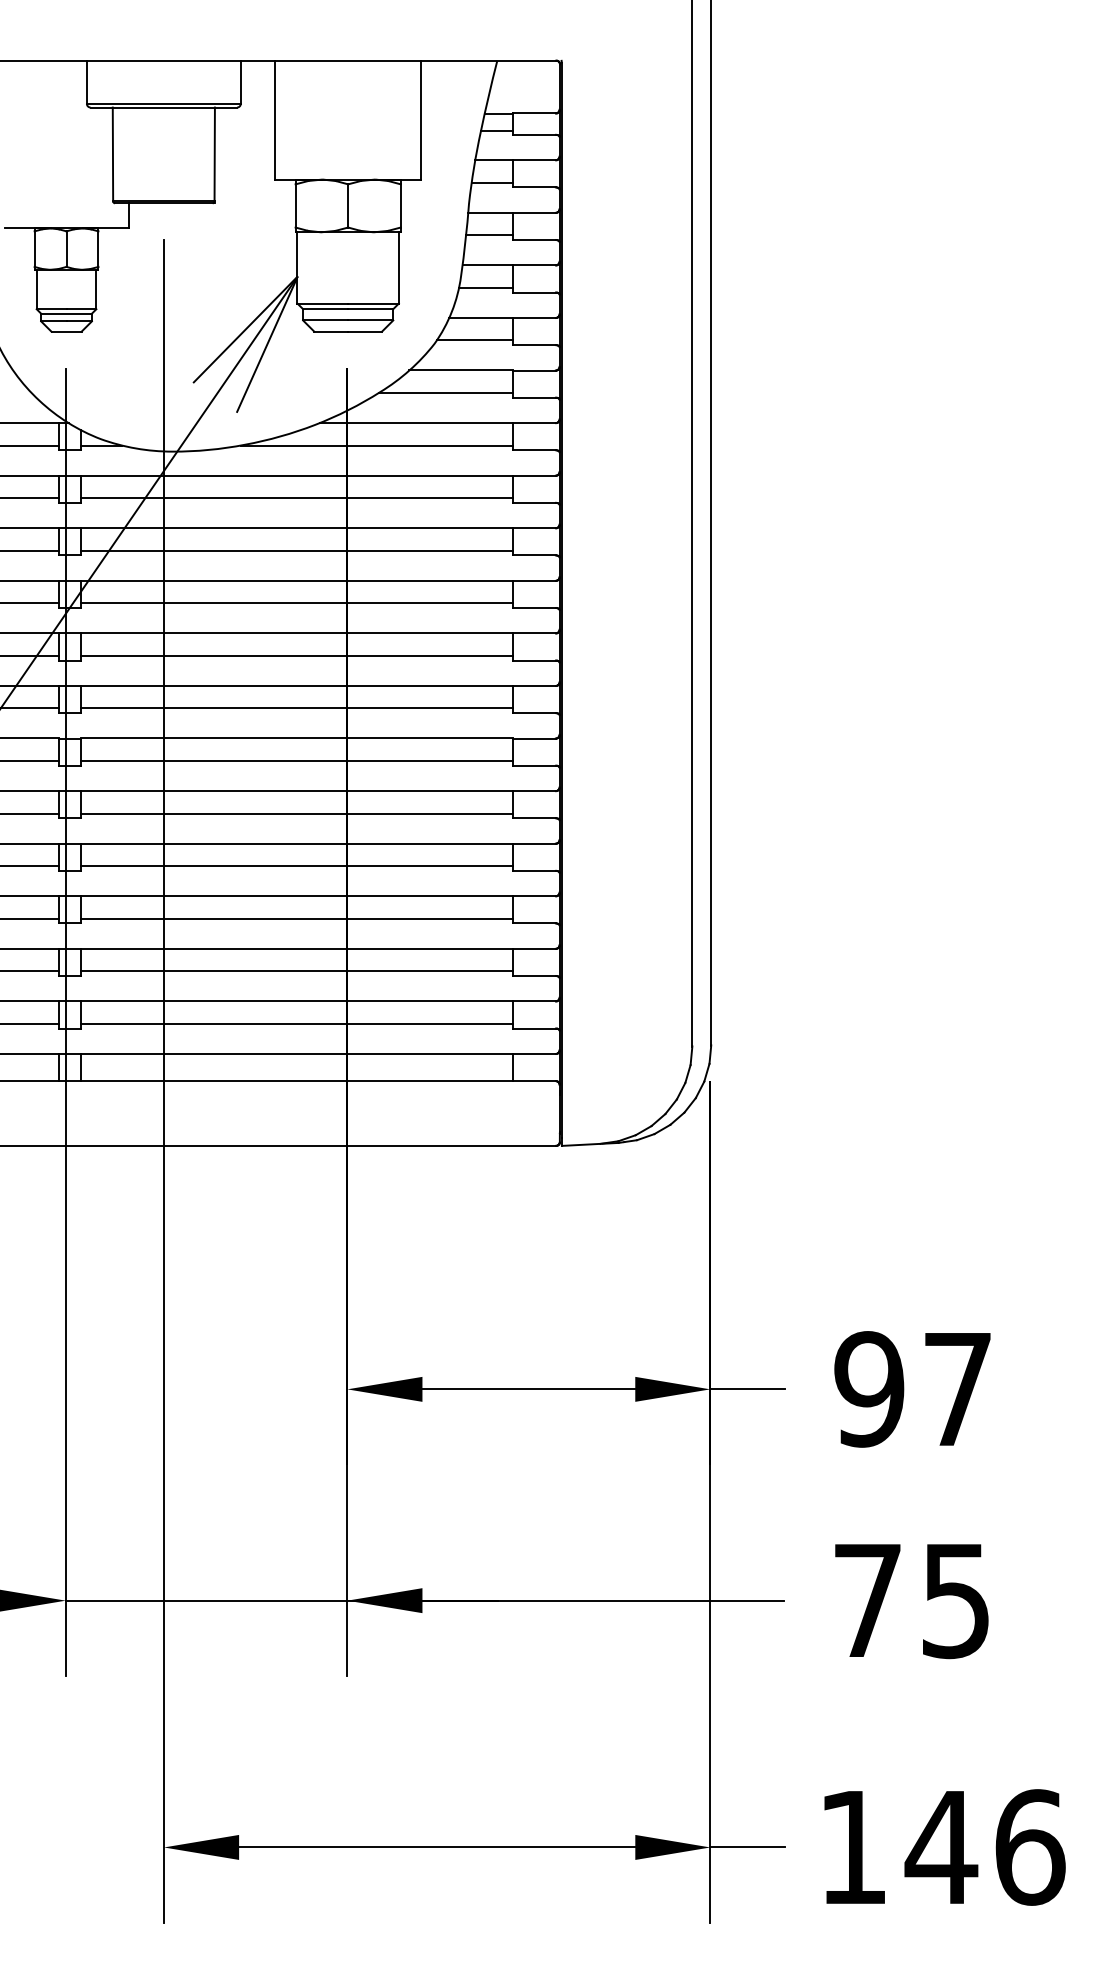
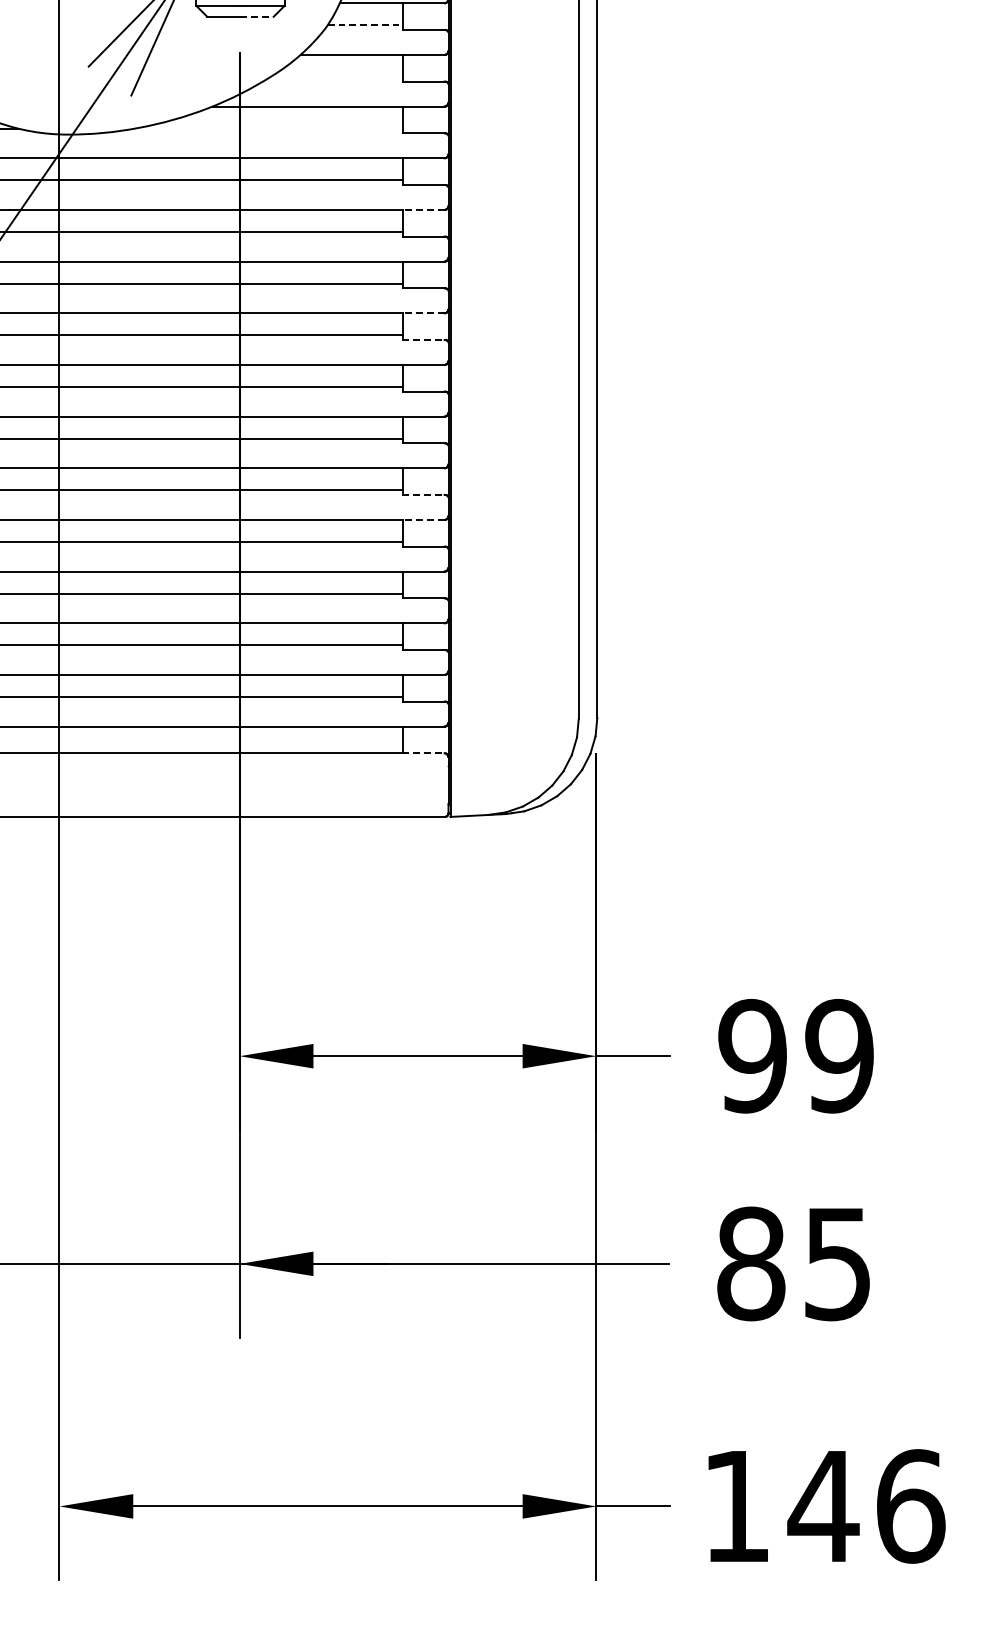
line: (365, 331) -> (257, 16), solid -> dashed
line: (475, 340) -> (365, 25), solid -> dashed
line: (445, 393) -> (336, 77), removed
line: (376, 445) -> (268, 128), removed
line: (533, 528) -> (422, 210), solid -> dashed
line: (533, 633) -> (422, 313), solid -> dashed
line: (534, 660) -> (423, 339), solid -> dashed
line: (534, 818) -> (423, 495), solid -> dashed
line: (533, 843) -> (422, 519), solid -> dashed
line: (534, 1081) -> (423, 753), solid -> dashed
text: (957, 1389) -> (839, 1056), 97 -> 99
text: (867, 1600) -> (750, 1263), 75 -> 85

